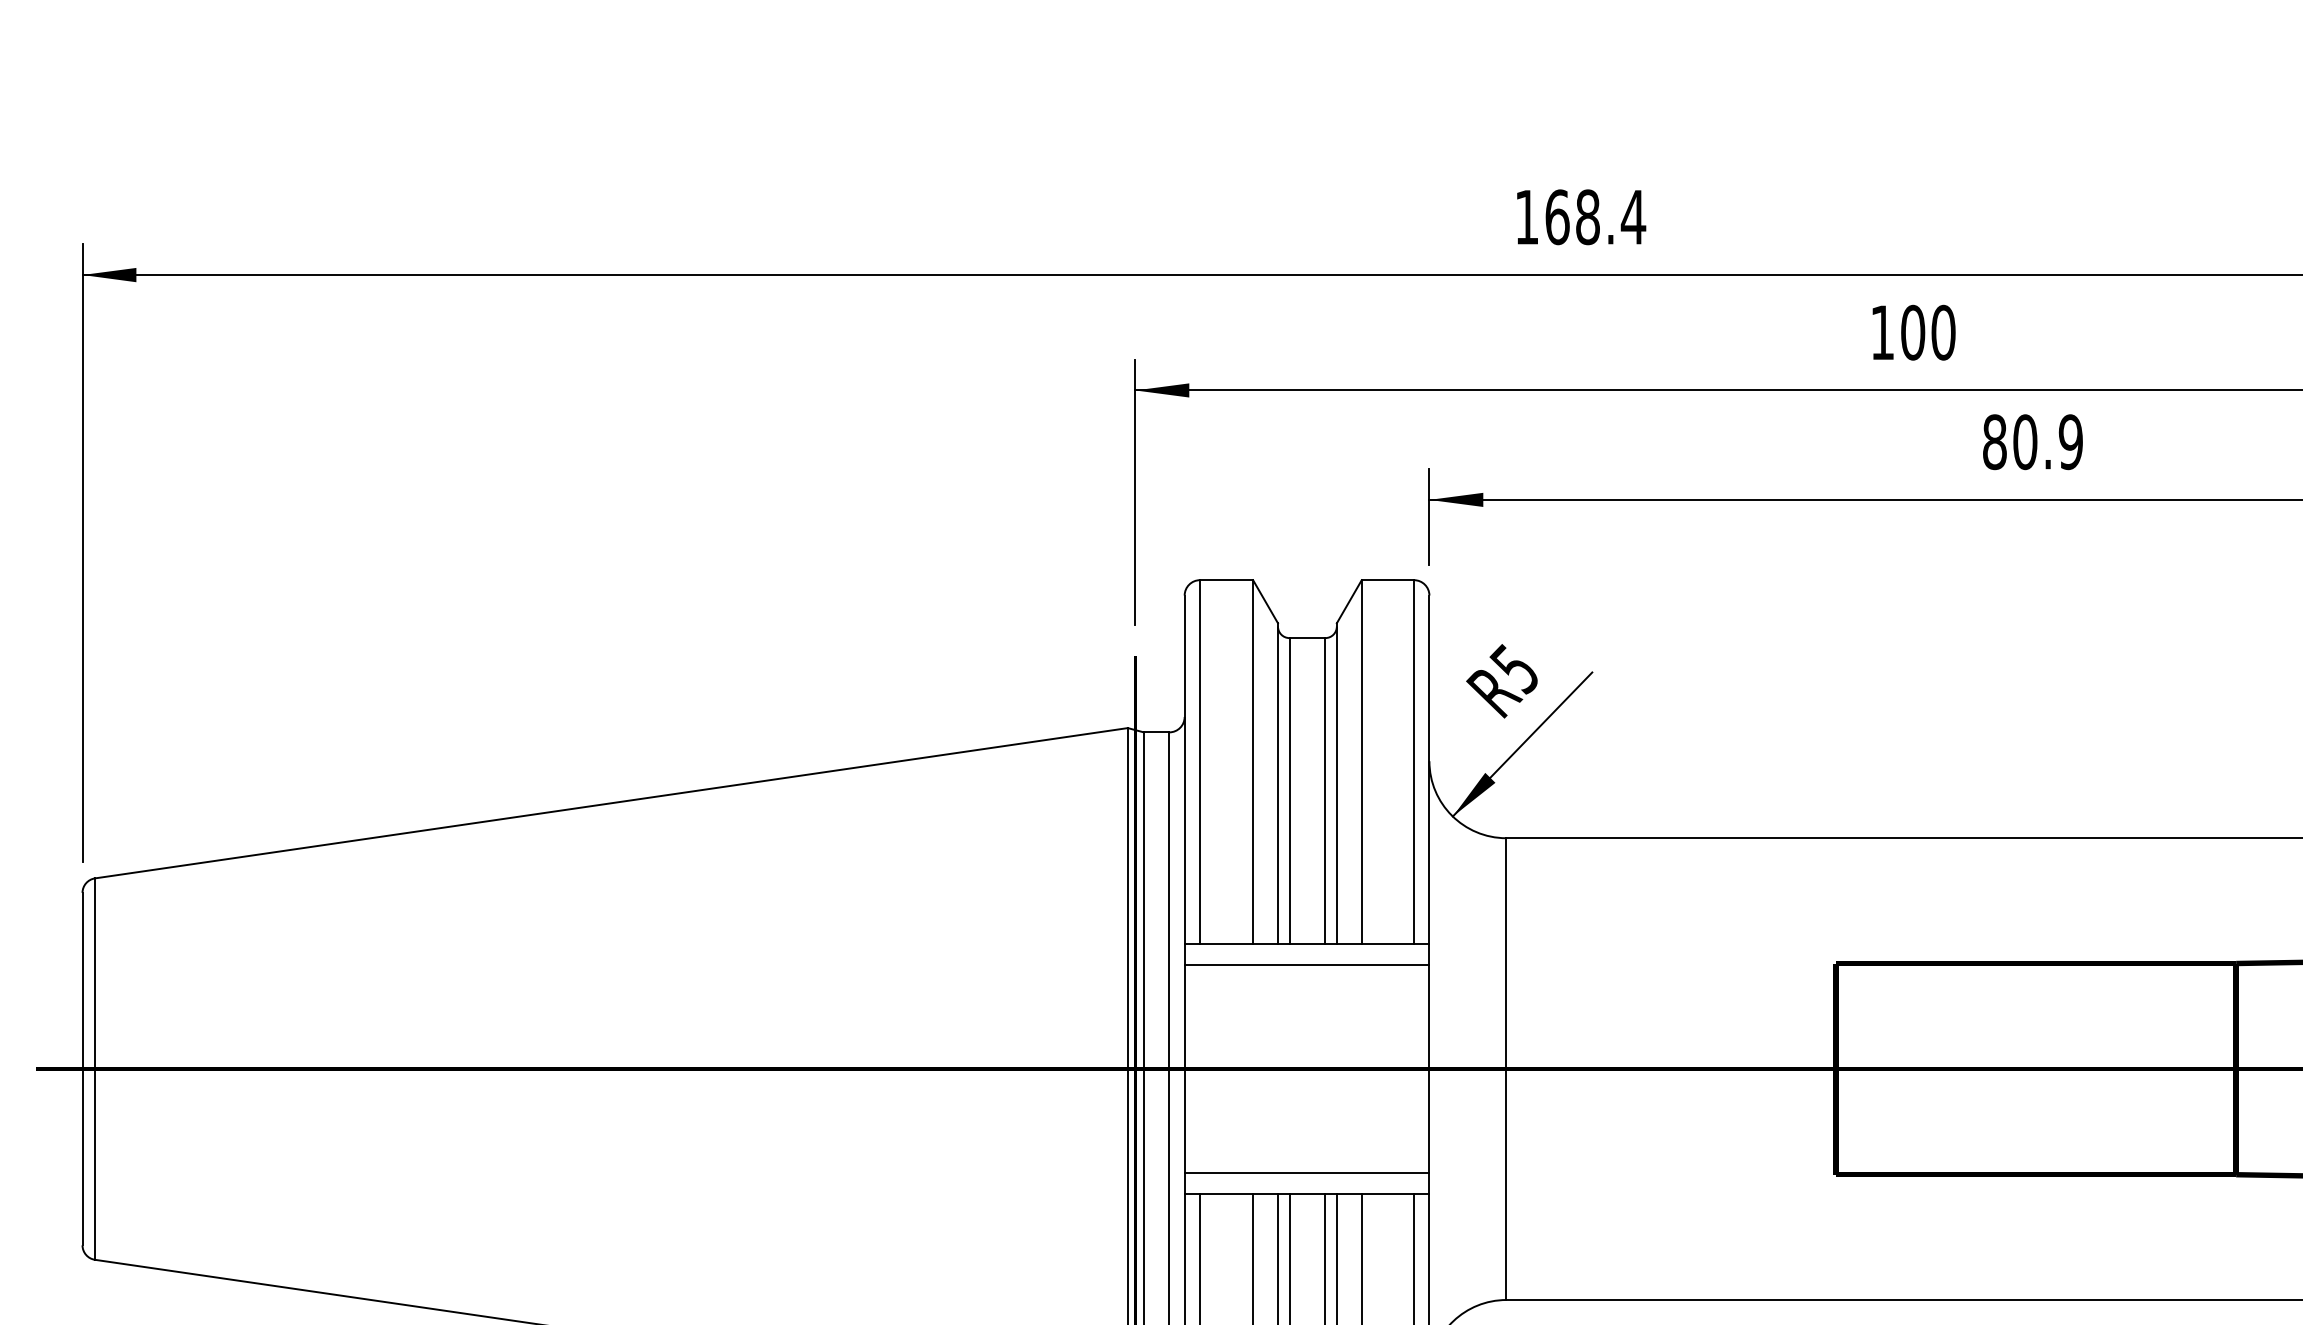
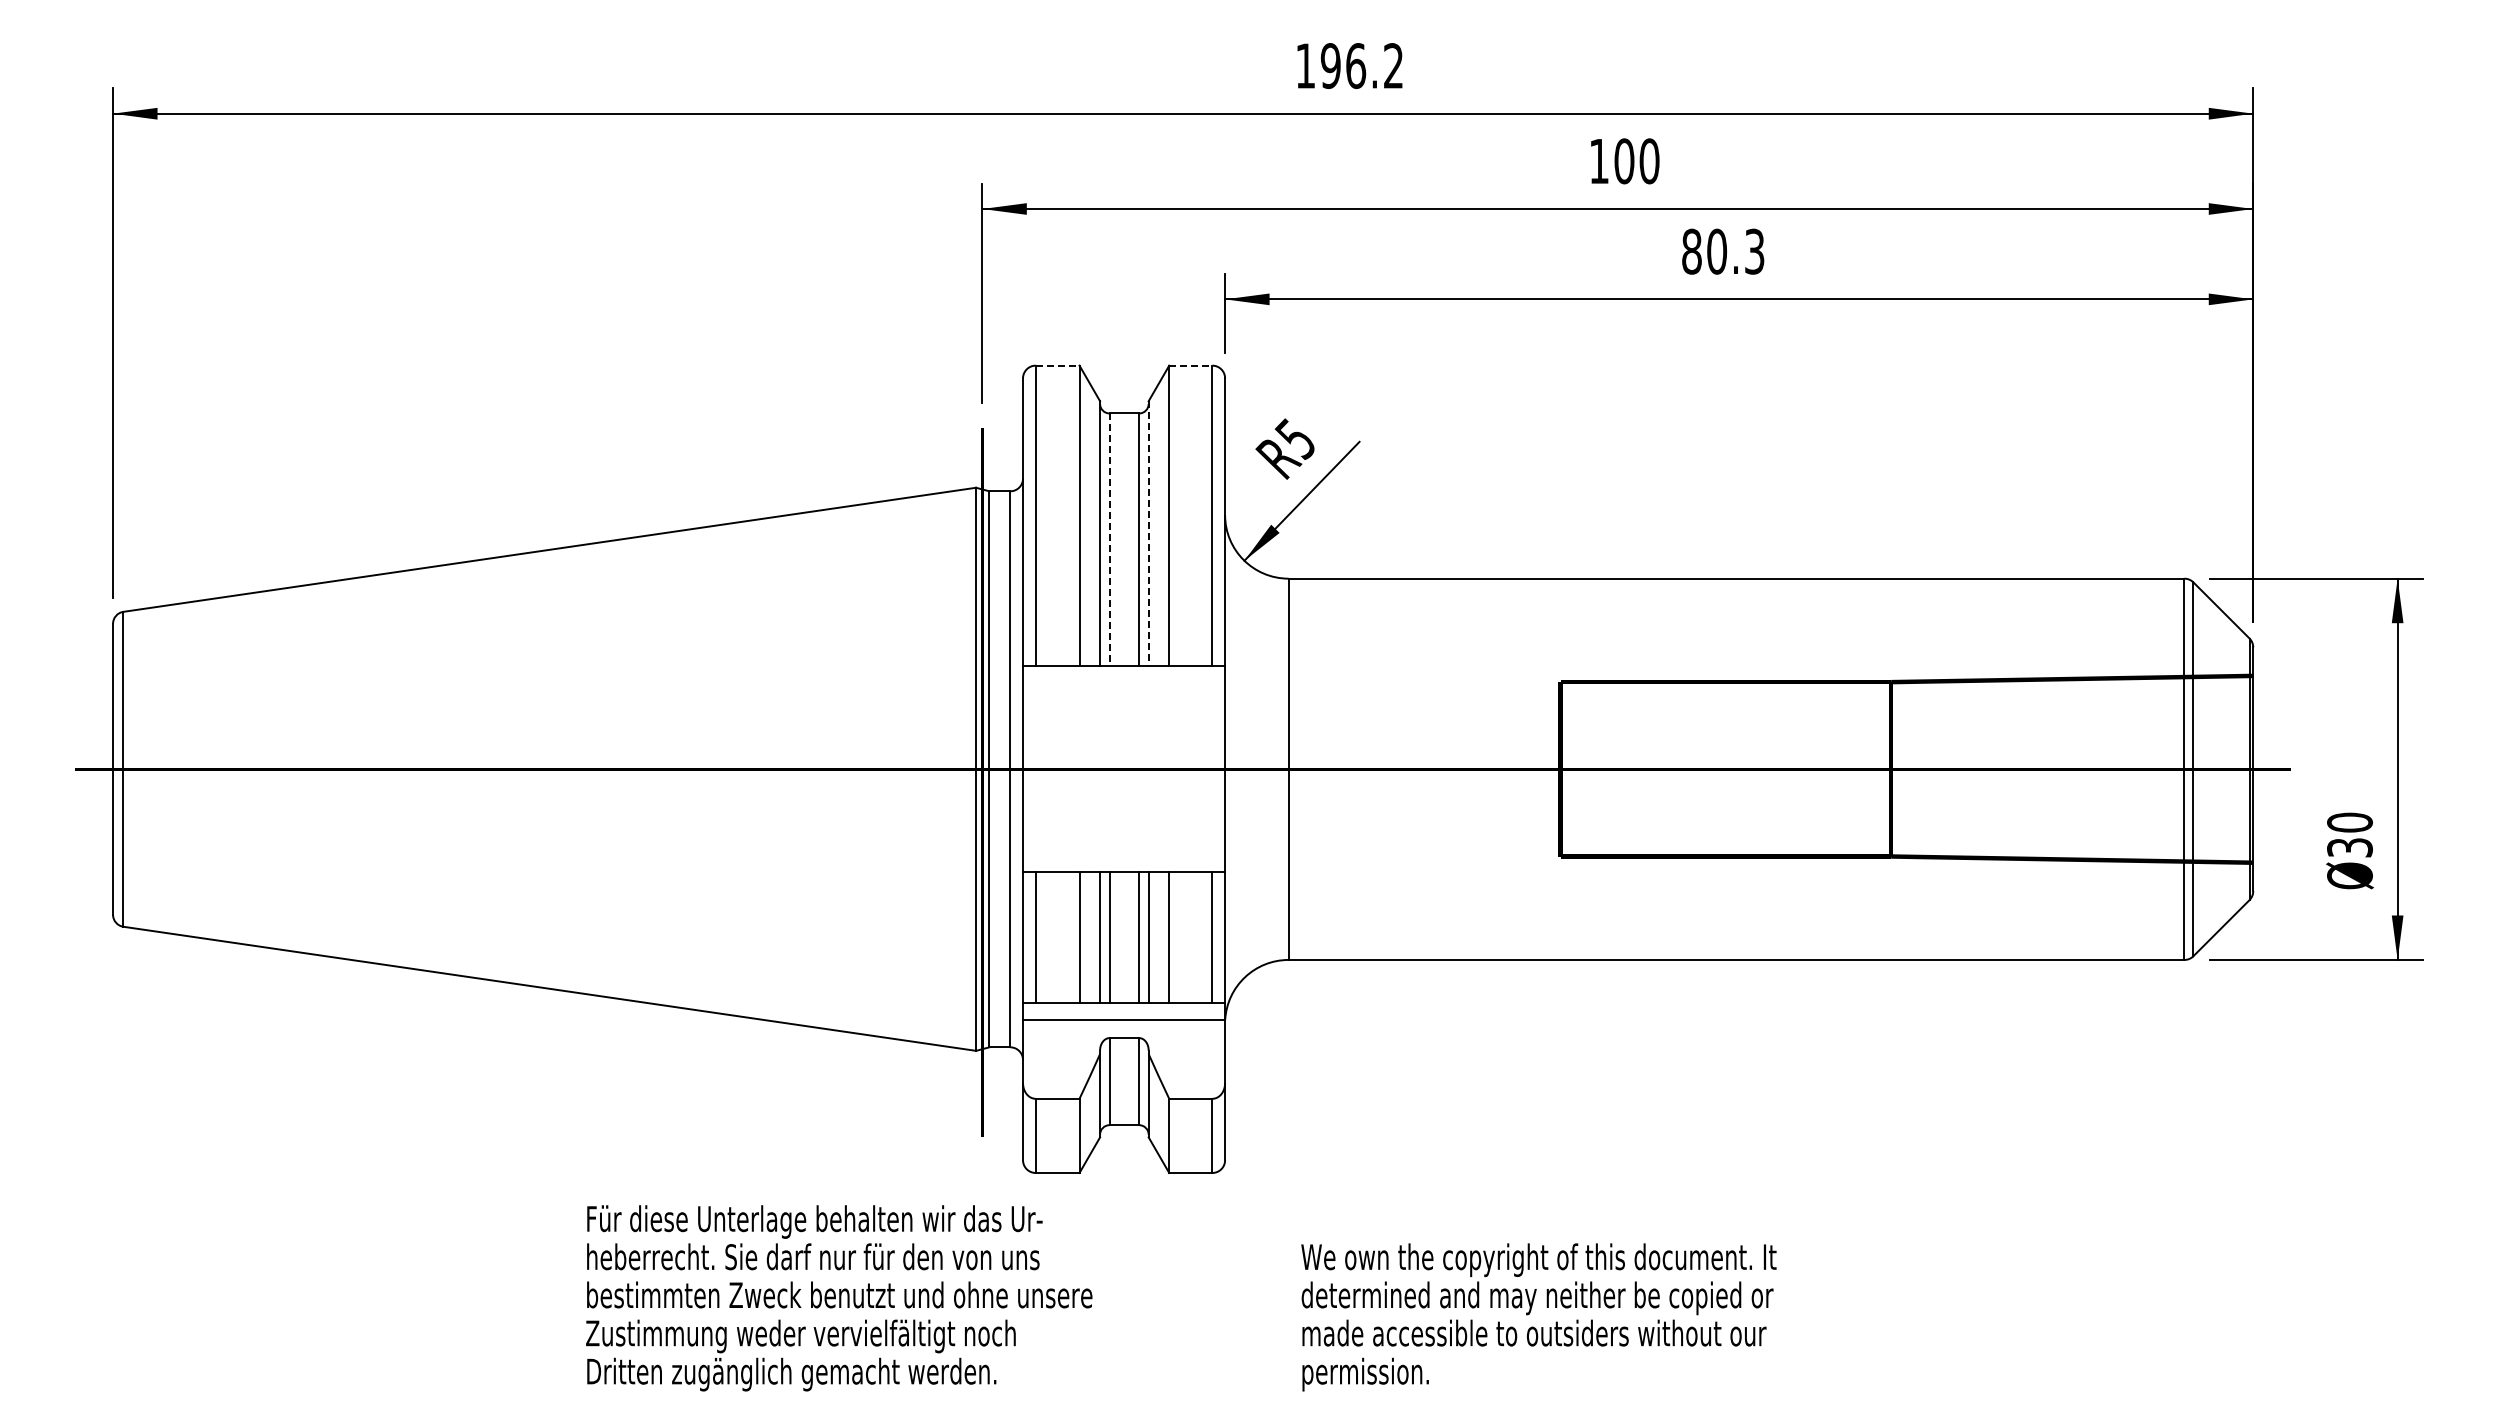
text: (1595, 217) -> (1362, 66), 168.4 -> 196.2
text: (2070, 441) -> (1754, 251), 80.9 -> 80.3
line: (1226, 580) -> (1057, 365), solid -> dashed
line: (1387, 580) -> (1190, 365), solid -> dashed
line: (1336, 783) -> (1148, 533), solid -> dashed
line: (1289, 791) -> (1109, 540), solid -> dashed
line: (1307, 965) -> (1124, 683), removed
line: (1307, 1173) -> (1124, 855), removed

